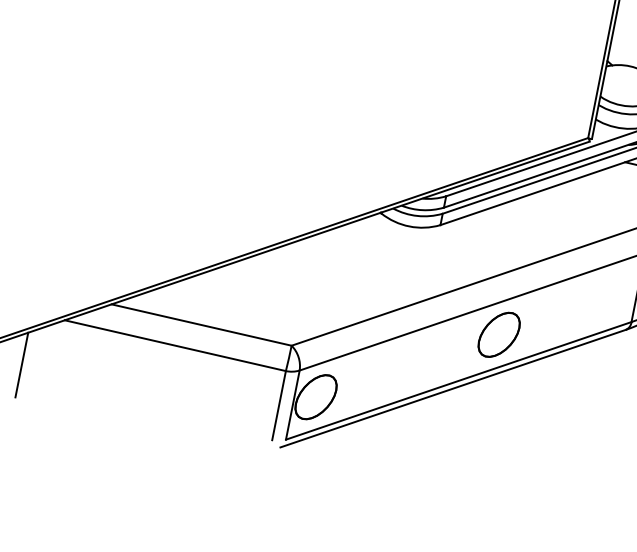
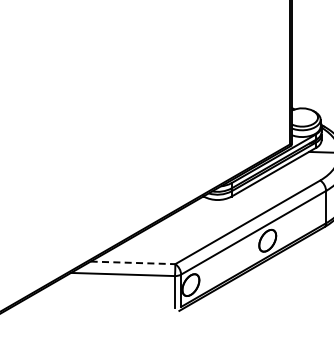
line: (202, 324) -> (133, 262), solid -> dashed
line: (21, 364) -> (55, 296), removed

